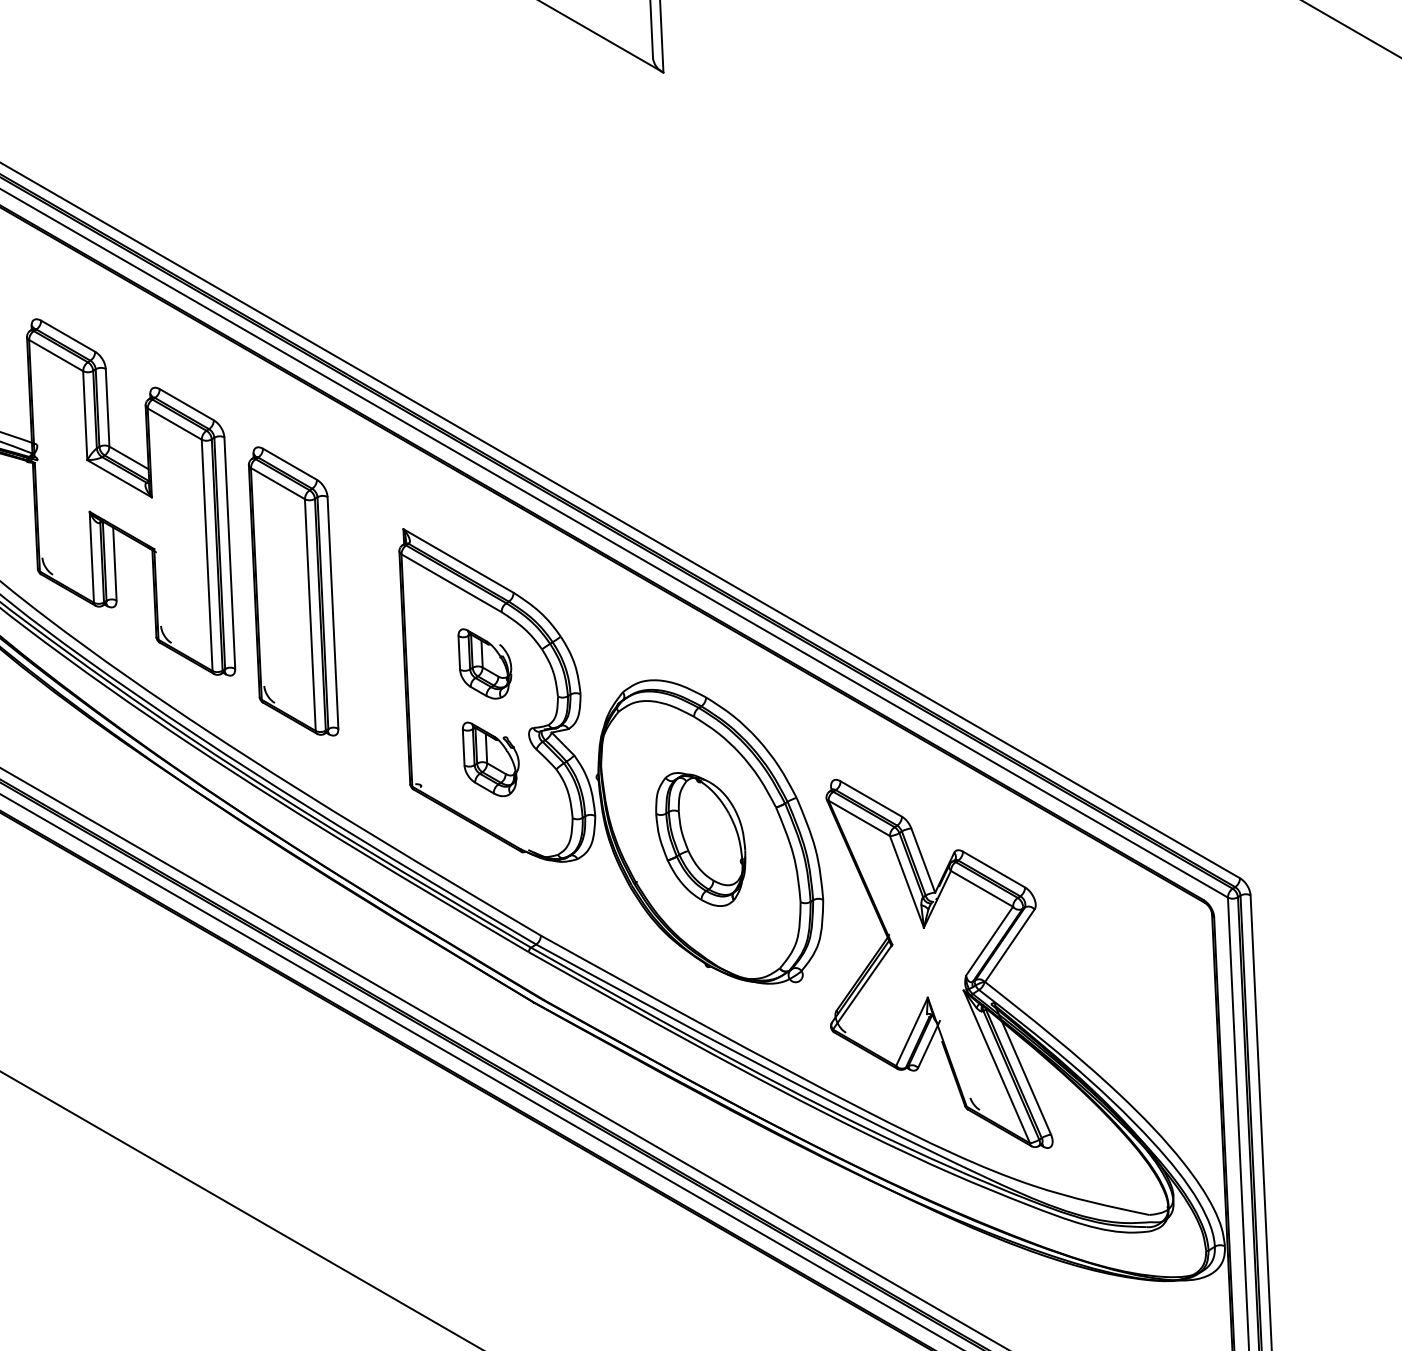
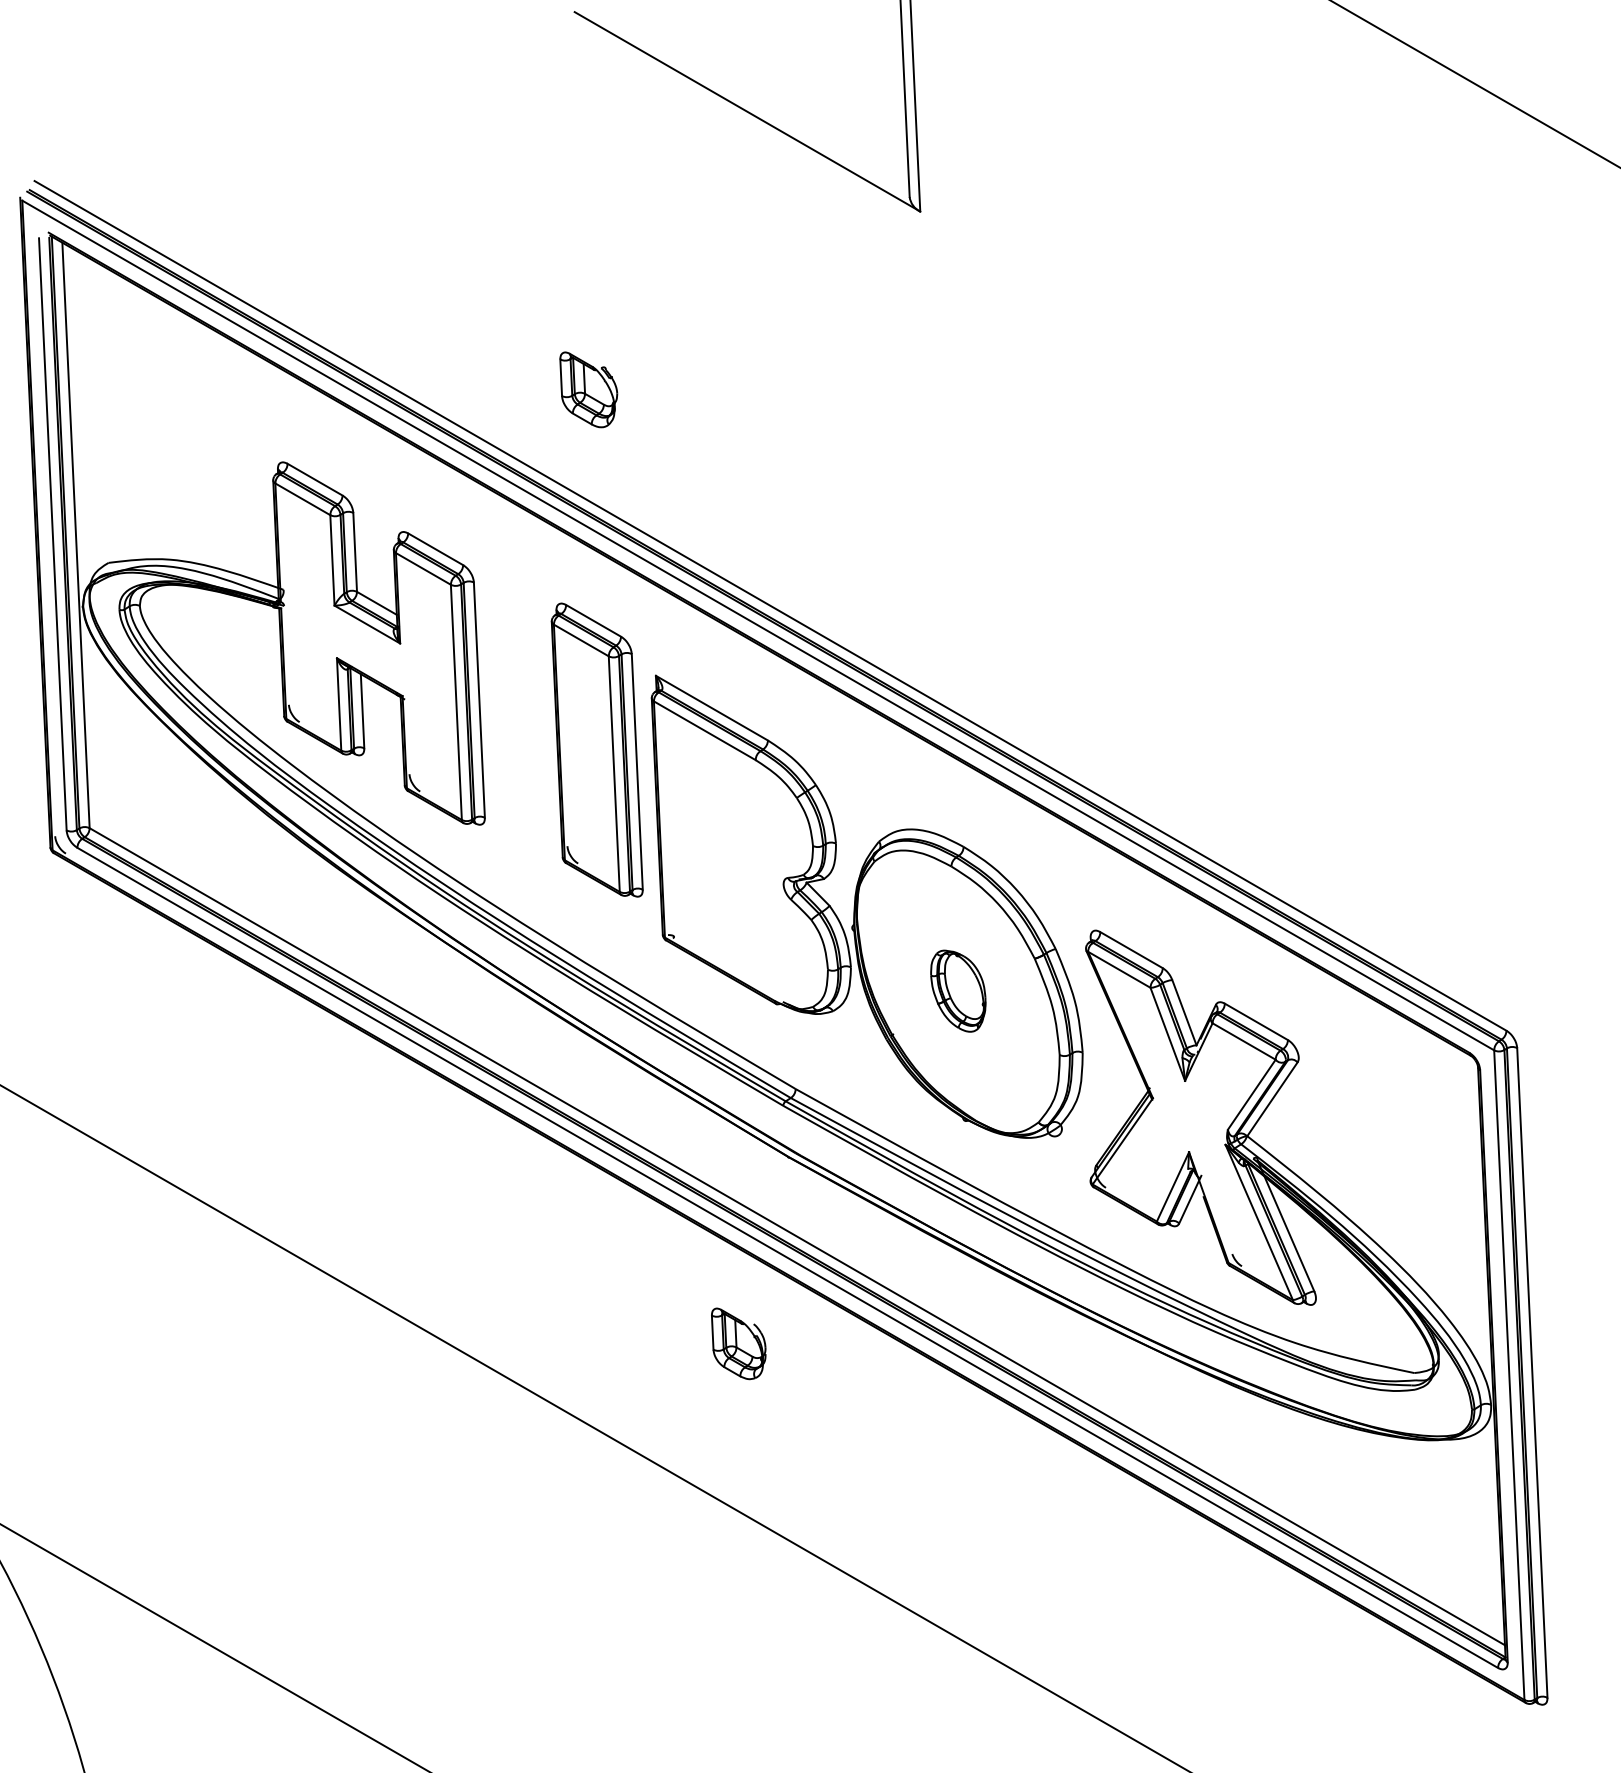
part: (292, 590) -> (596, 749), moved
part: (484, 663) -> (738, 1343), moved
part: (490, 759) -> (588, 389), moved
part: (701, 838) -> (958, 990), size x0.6

